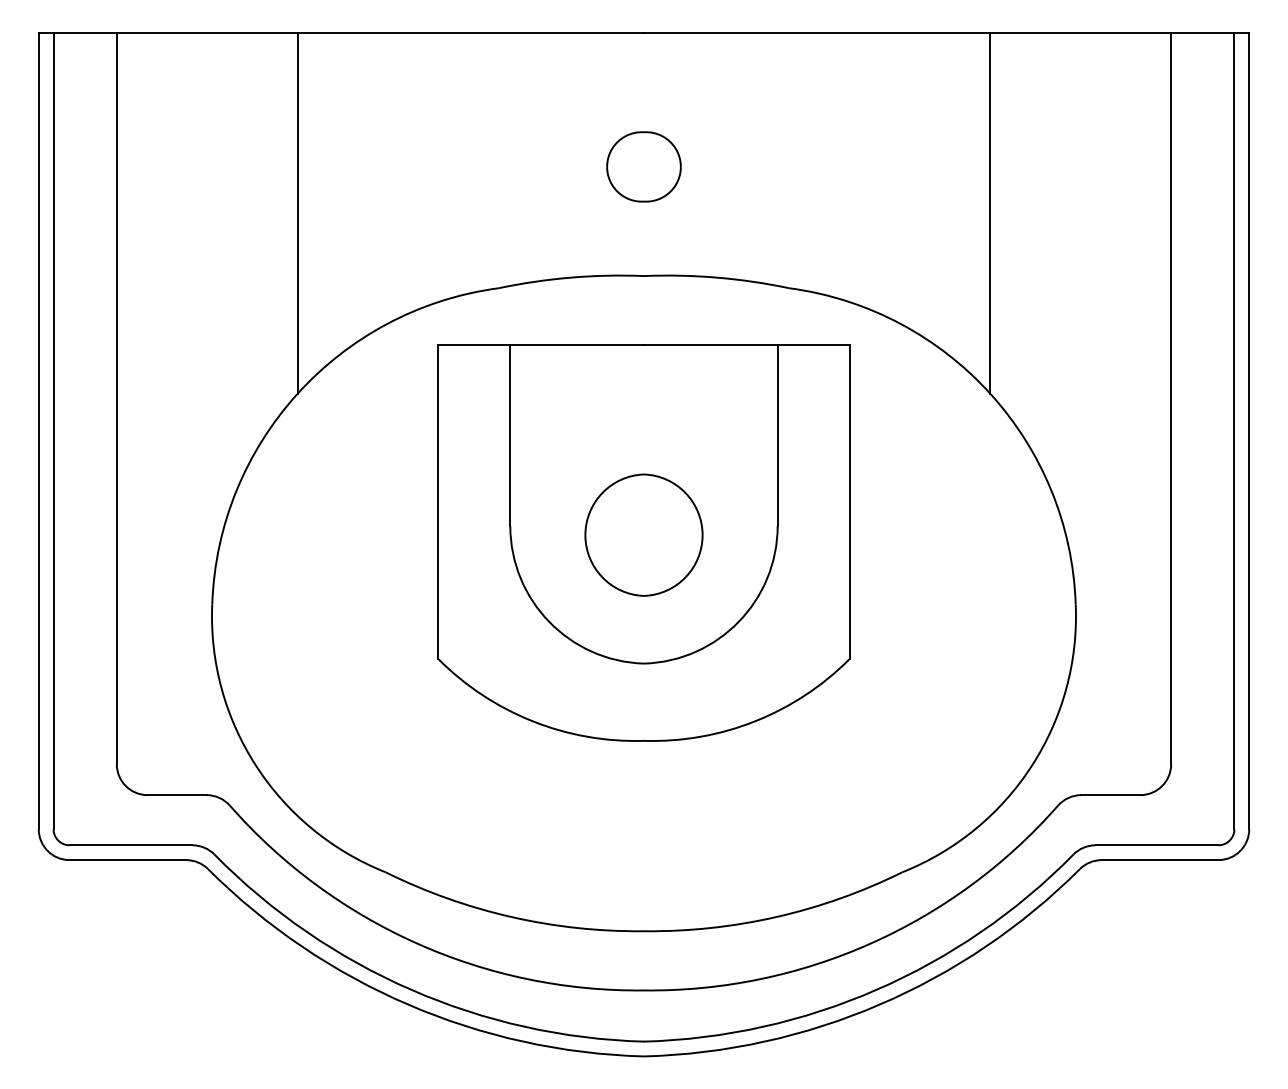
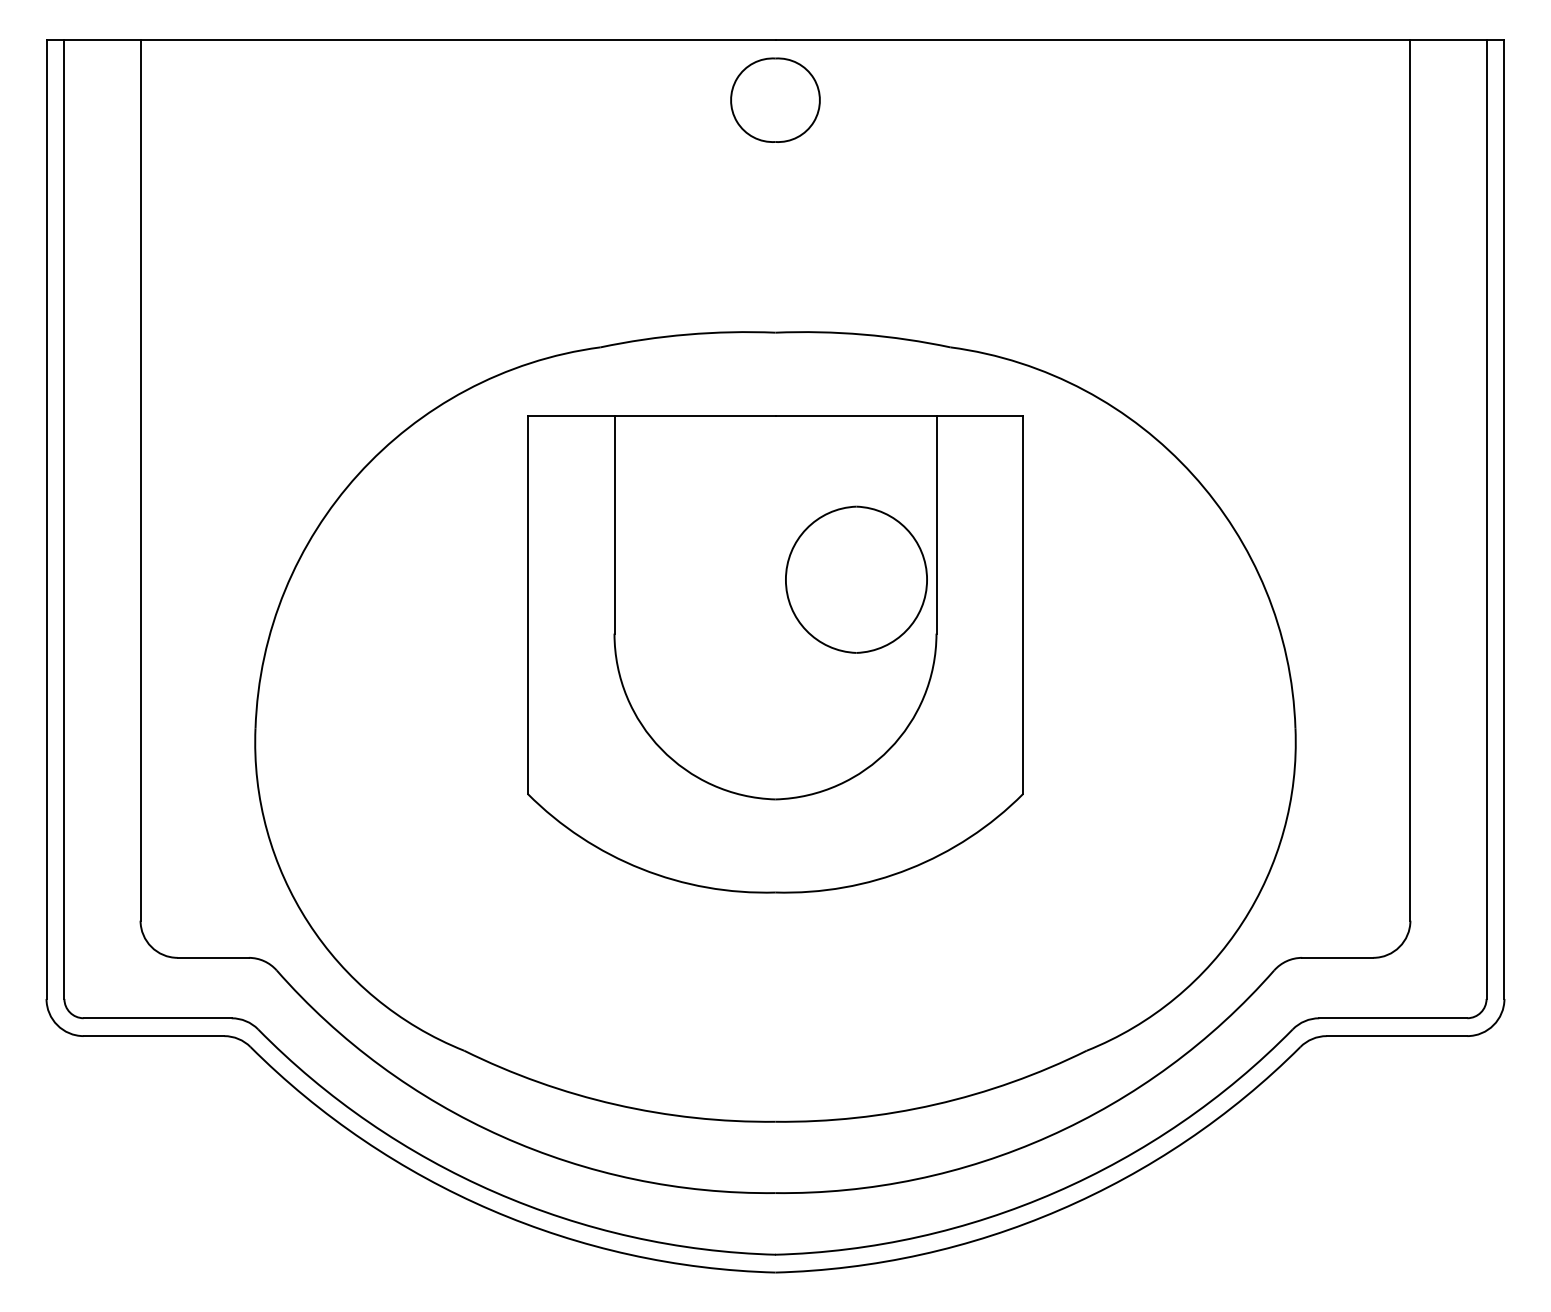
part: (644, 166) -> (775, 99), moved
line: (297, 212) -> (358, 256), removed
line: (990, 212) -> (1192, 256), removed
part: (644, 534) -> (856, 579), moved

